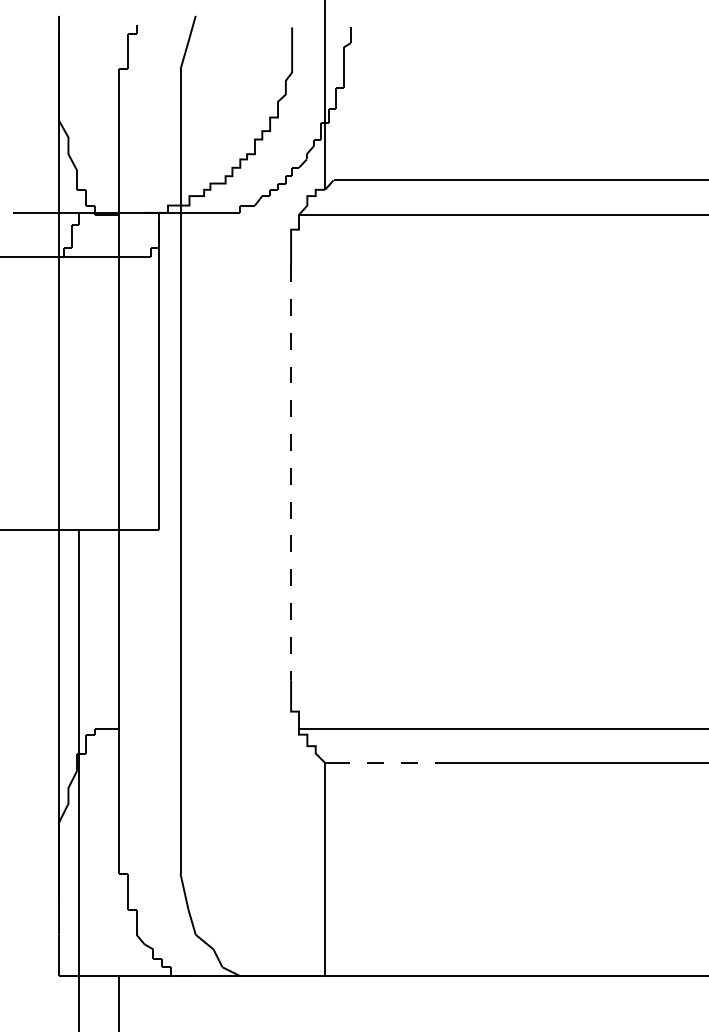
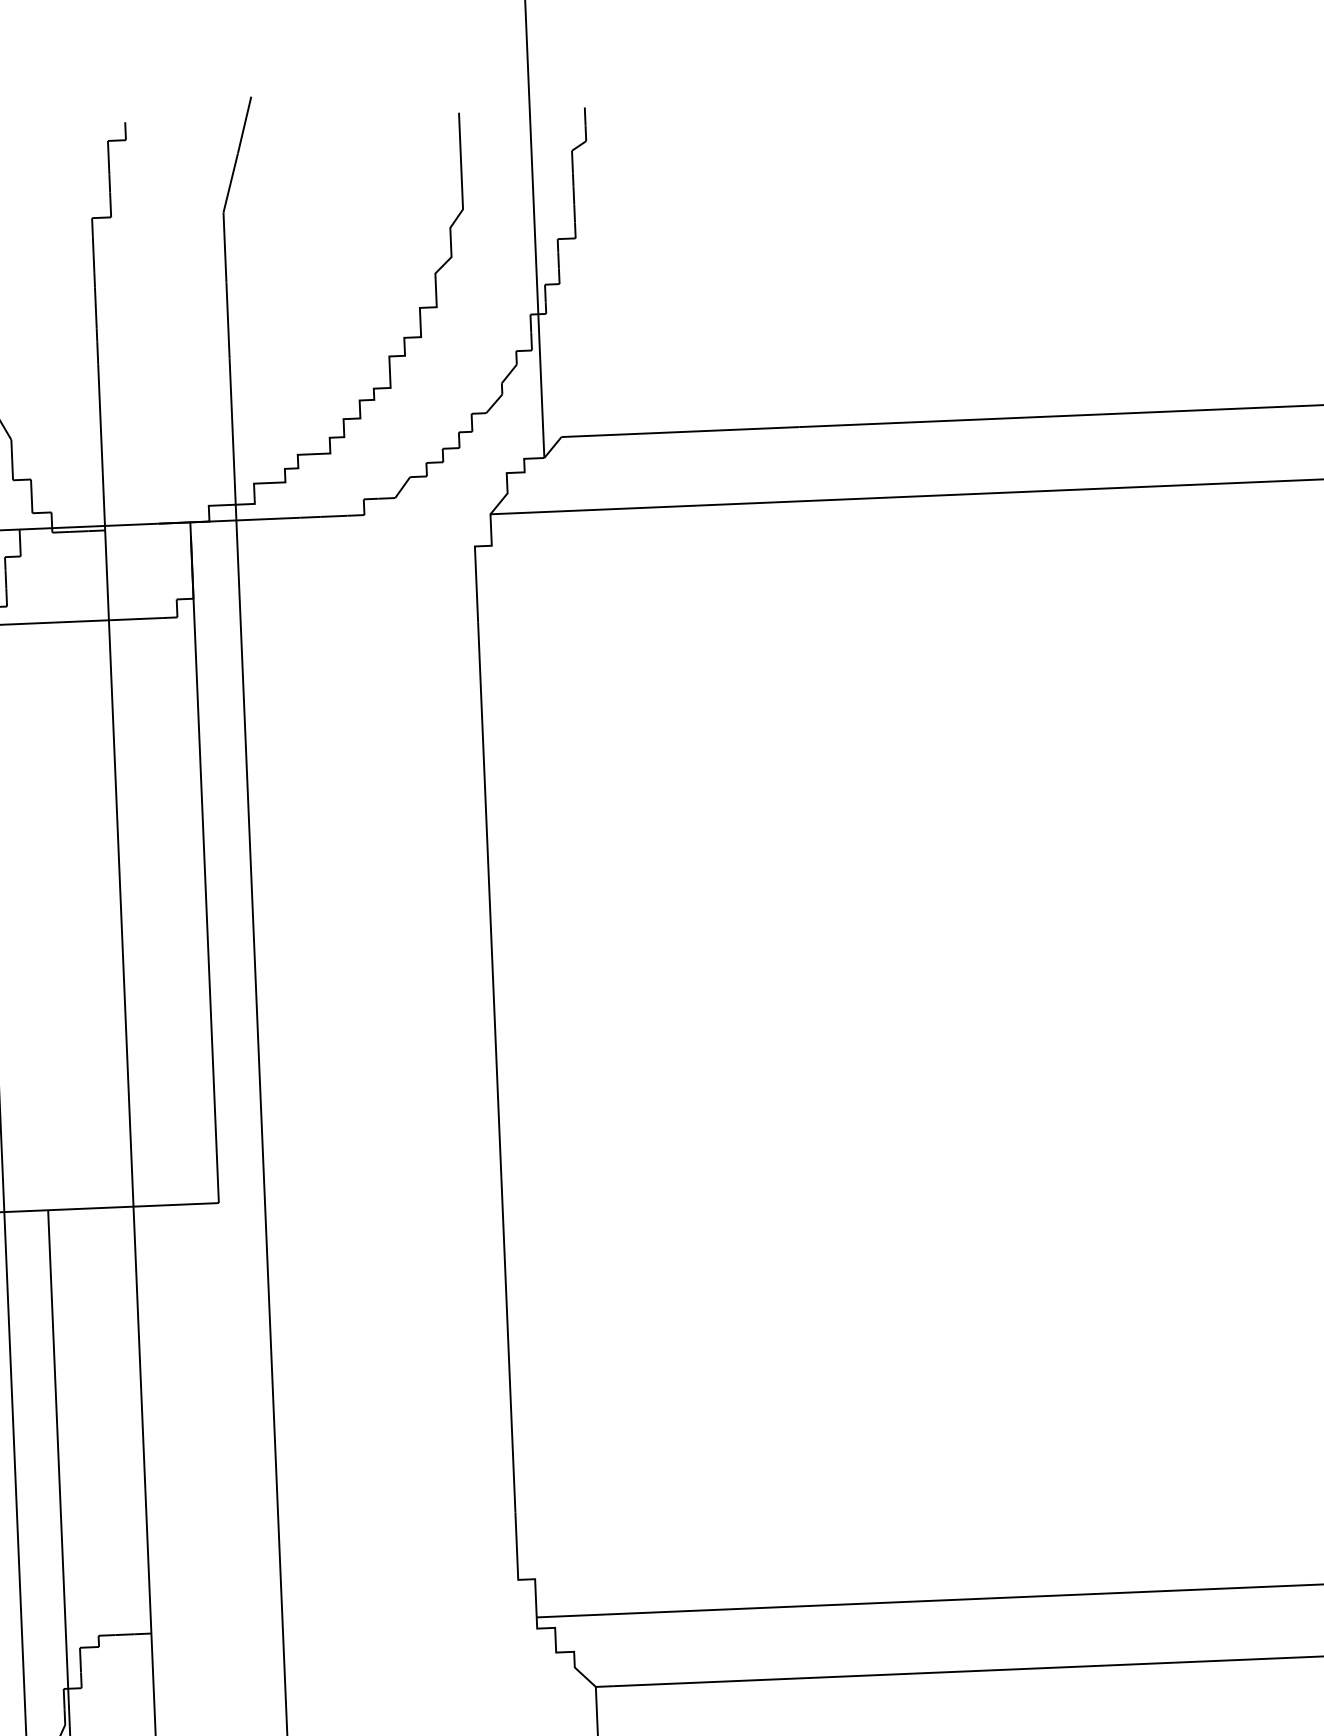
line: (291, 473) -> (497, 1069), dashed -> solid
line: (389, 762) -> (733, 1680), dashed -> solid

